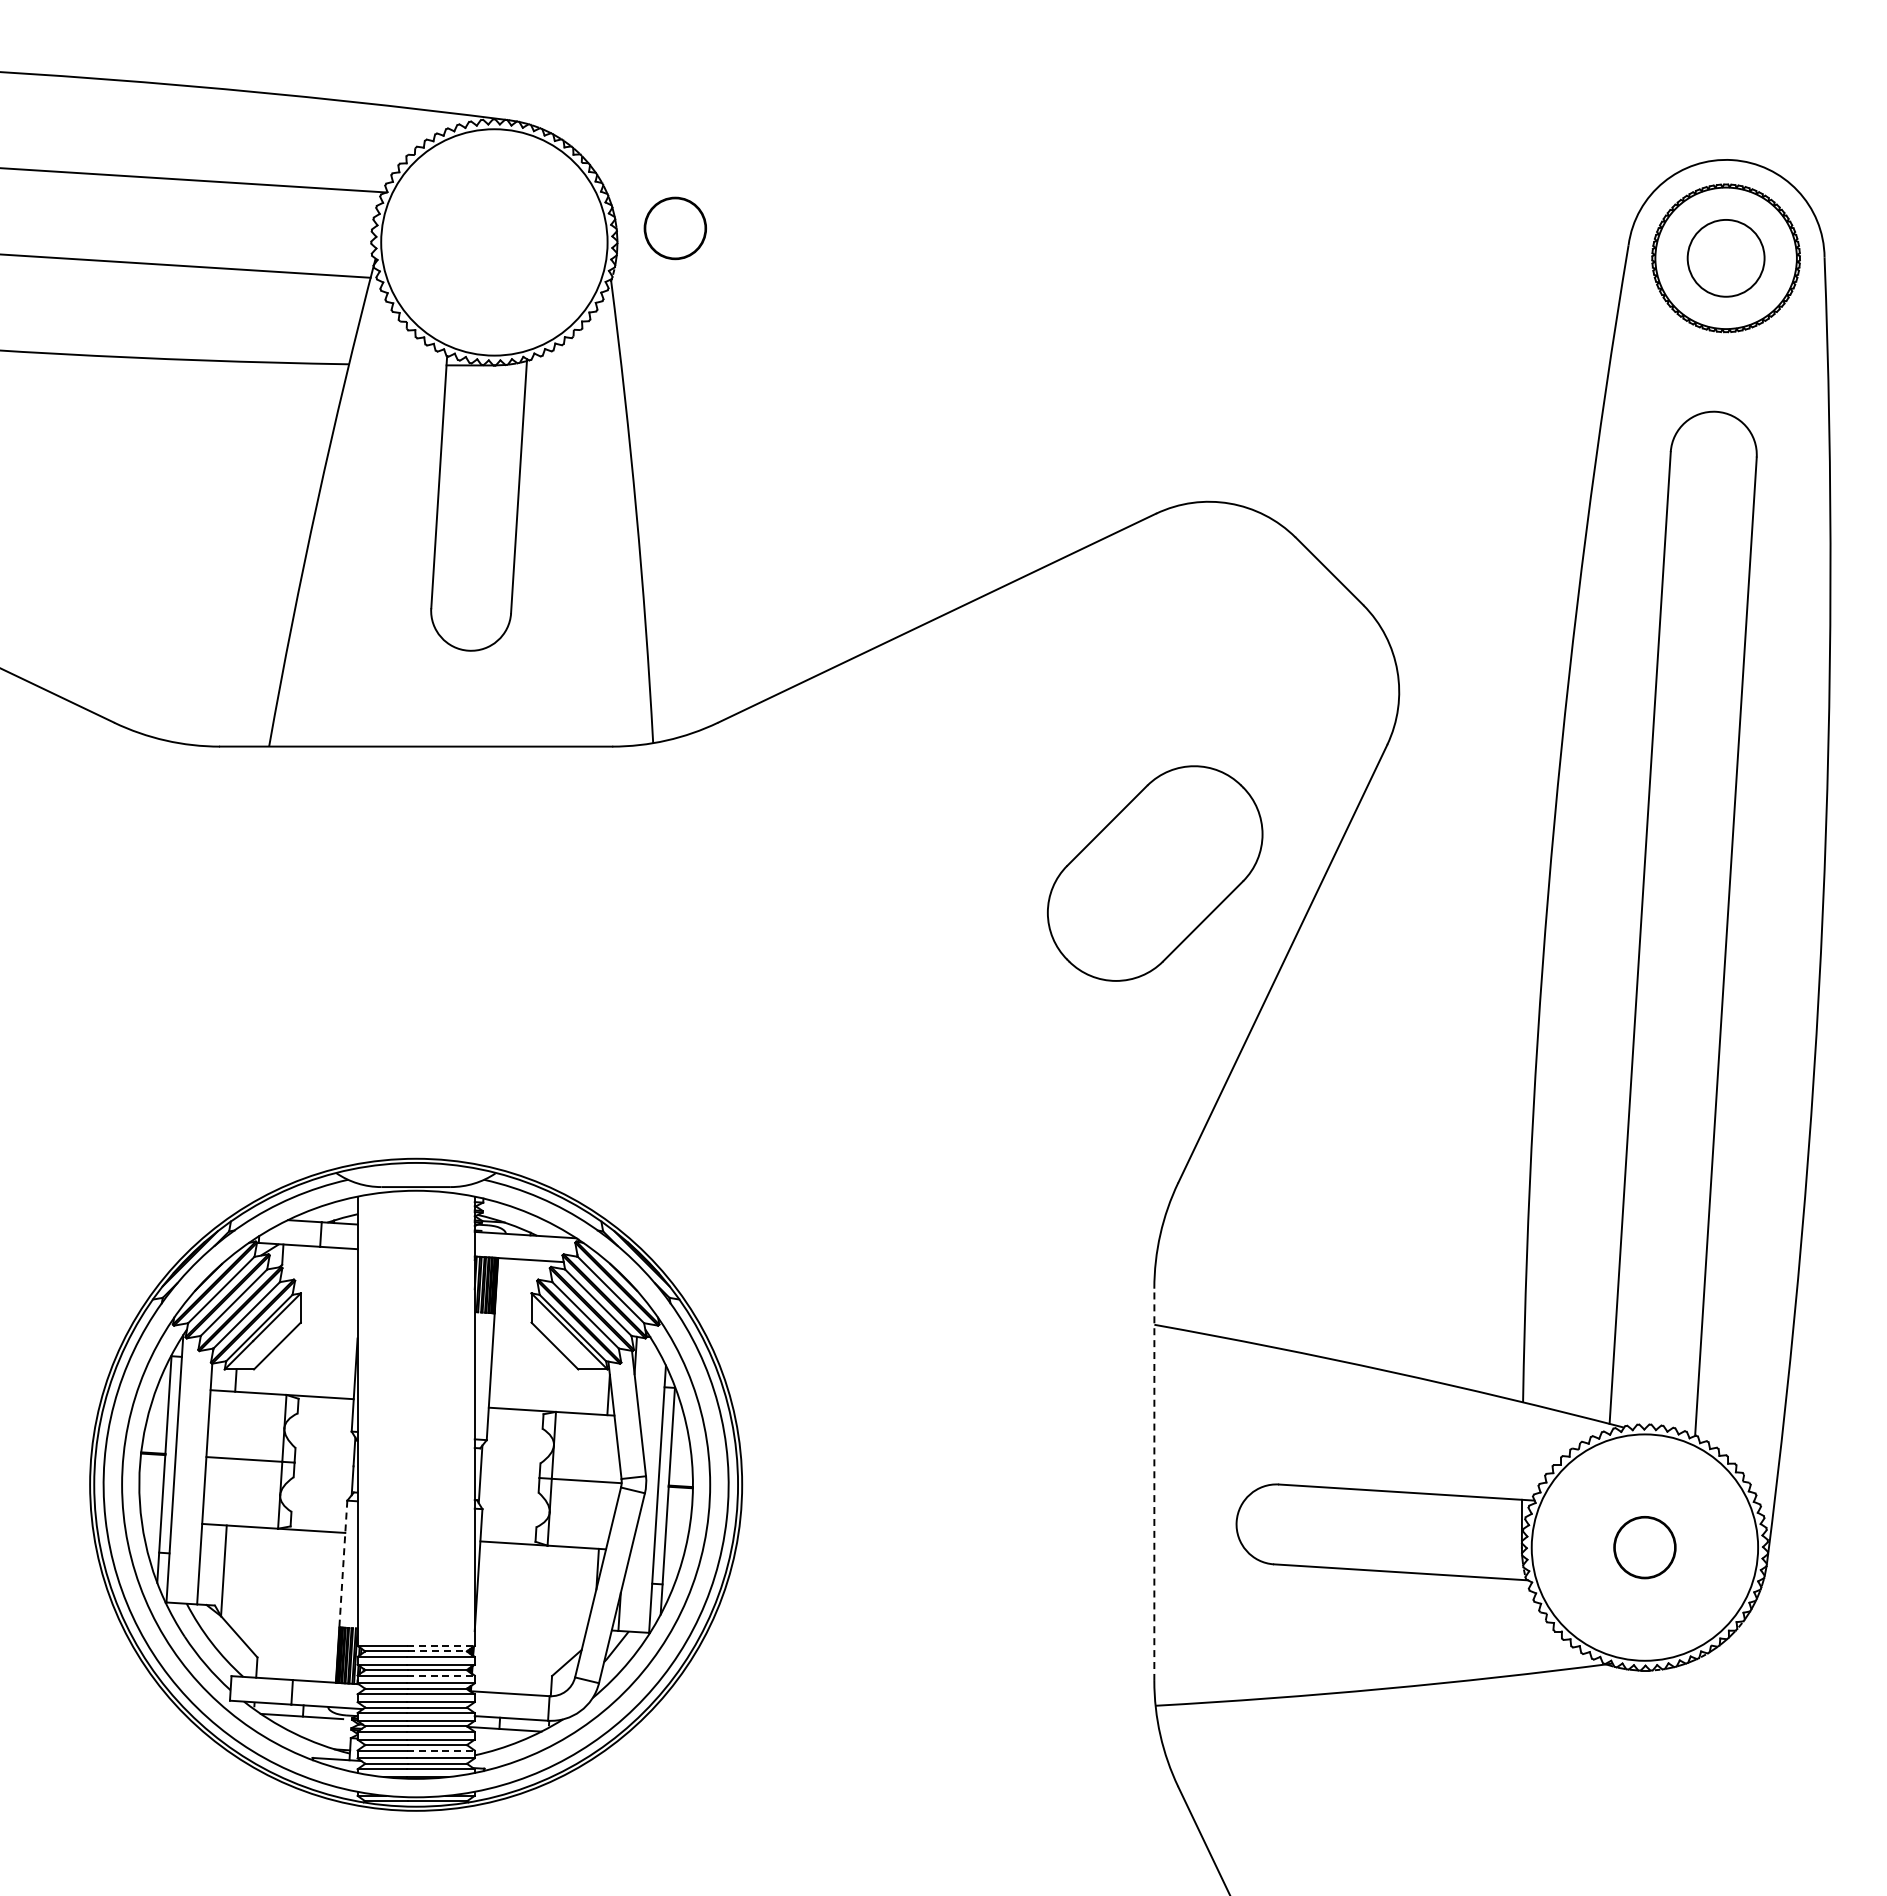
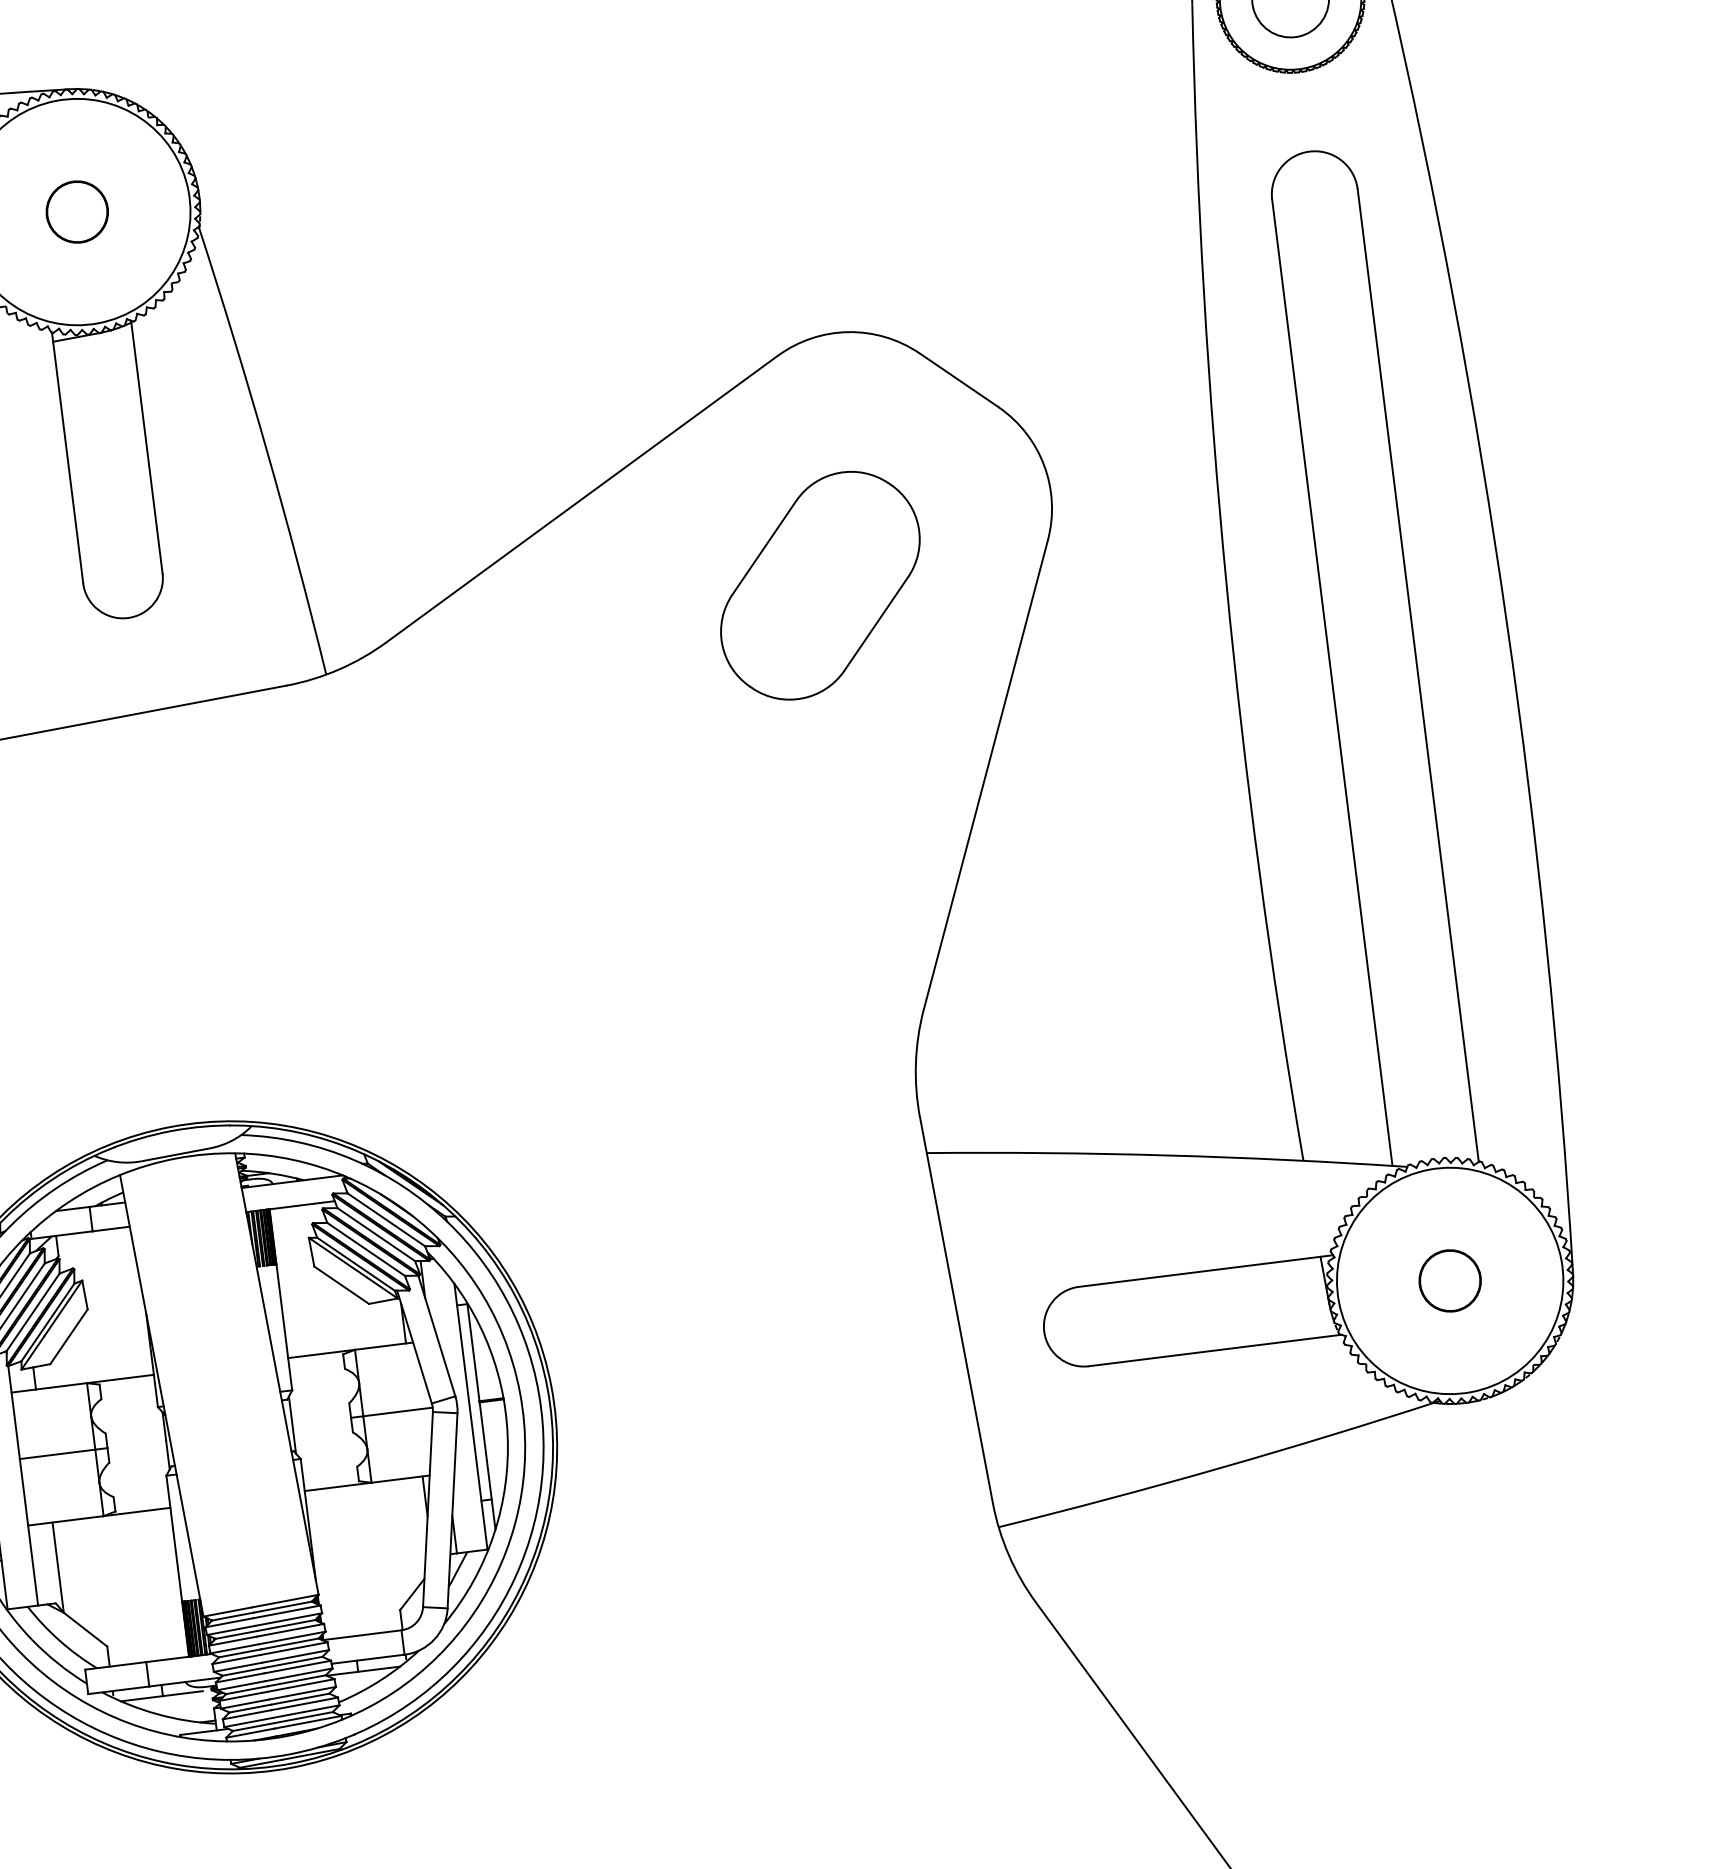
part: (674, 228) -> (76, 212), moved
part: (1155, 873) -> (820, 585), moved
line: (1154, 1484) -> (956, 1309), dashed -> solid
line: (343, 1564) -> (174, 1539), dashed -> solid
line: (441, 1645) -> (285, 1600), dashed -> solid
line: (437, 1651) -> (283, 1607), dashed -> solid
line: (441, 1675) -> (291, 1630), dashed -> solid
line: (441, 1750) -> (305, 1703), dashed -> solid

